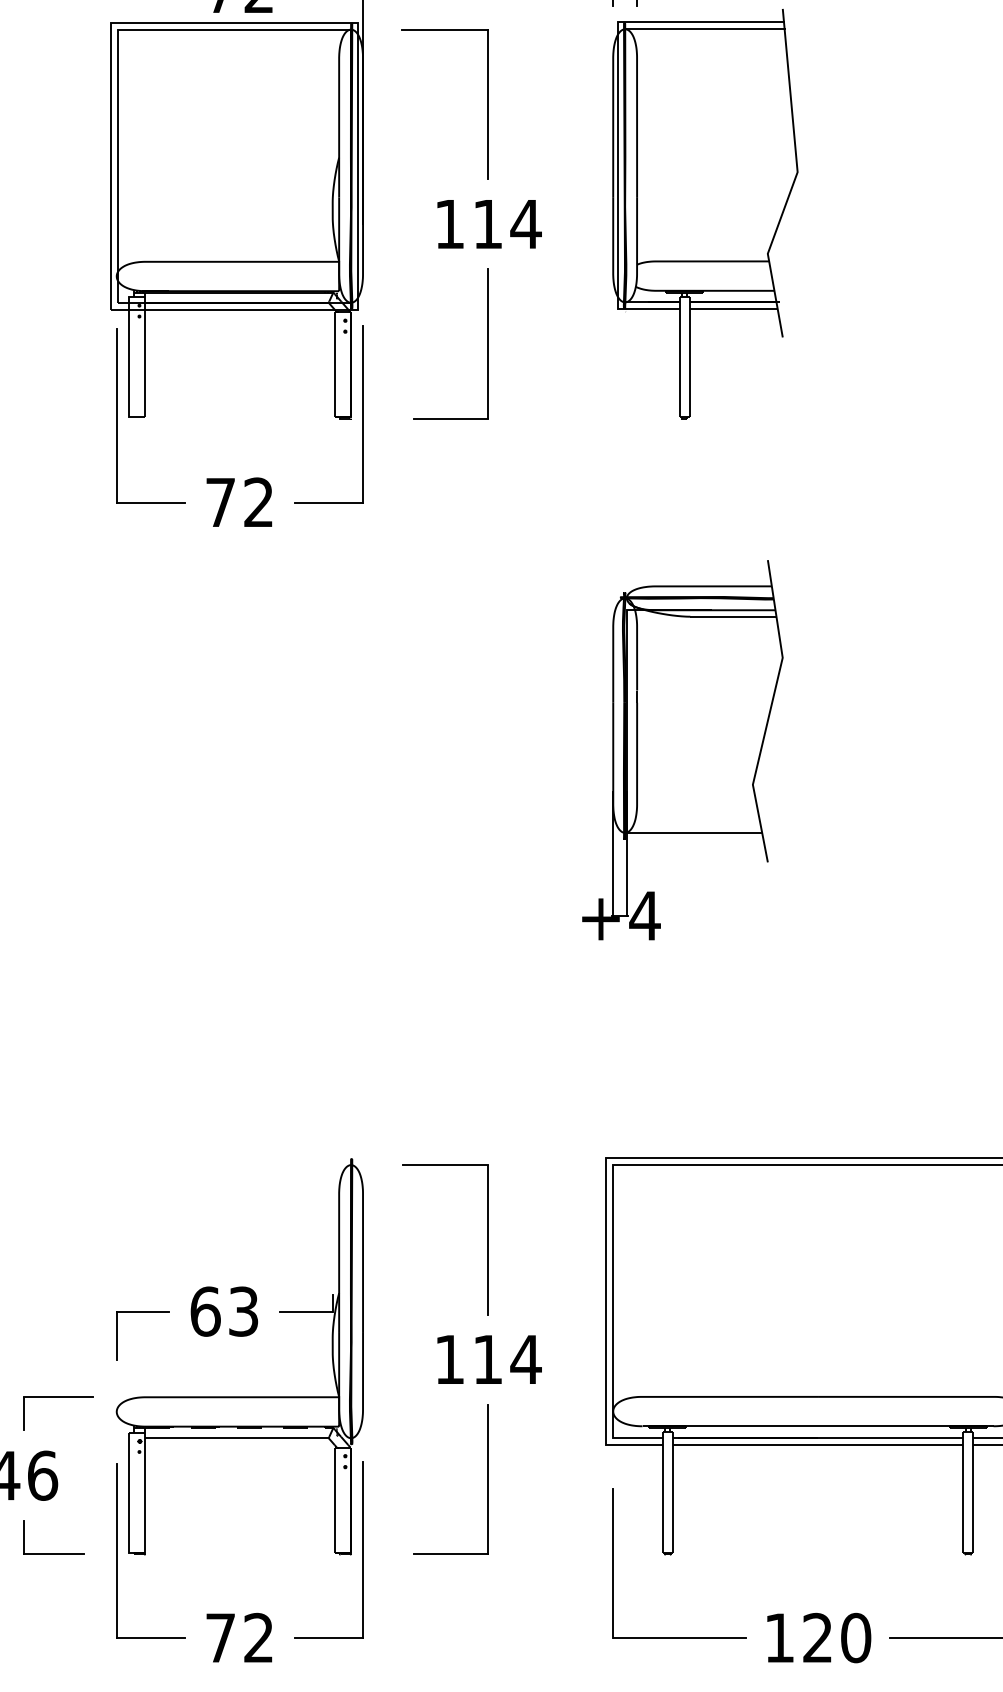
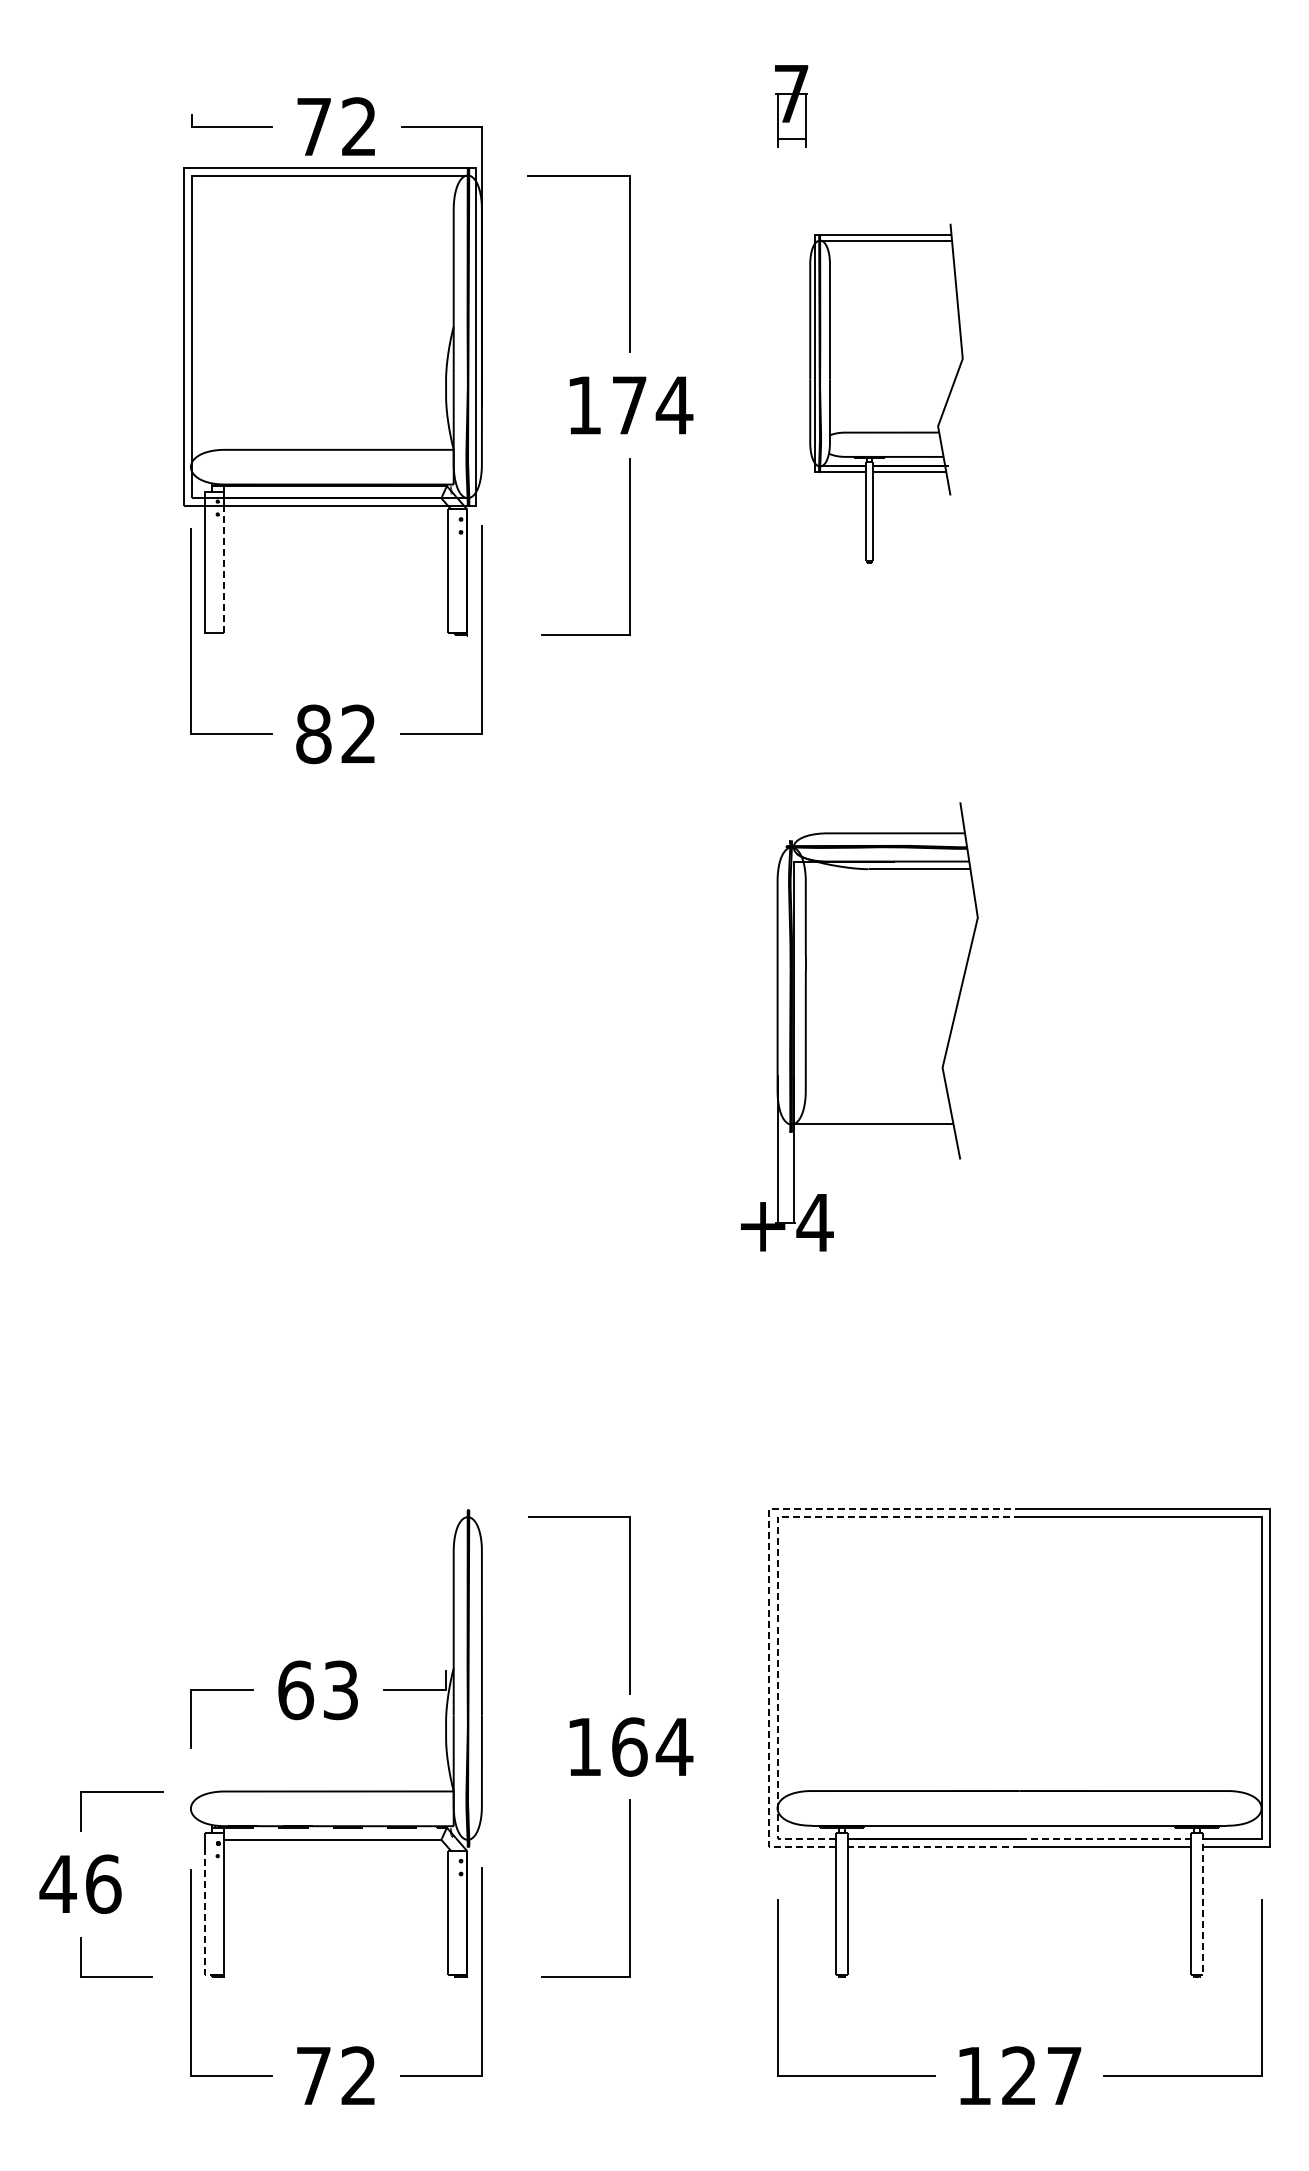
part: (705, 214) -> (886, 393), size x0.7
text: (487, 224) -> (629, 405), 114 -> 174
line: (144, 363) -> (223, 569), solid -> dashed
text: (220, 502) -> (313, 734), 72 -> 82
line: (606, 1222) -> (769, 1585), solid -> dashed
line: (613, 1223) -> (777, 1586), solid -> dashed
text: (487, 1359) -> (629, 1746), 114 -> 164
line: (890, 1437) -> (1105, 1839), solid -> dashed
line: (745, 1444) -> (933, 1847), solid -> dashed
line: (972, 1492) -> (1202, 1904), solid -> dashed
line: (128, 1507) -> (204, 1921), solid -> dashed
text: (856, 1637) -> (1064, 2075), 120 -> 127

